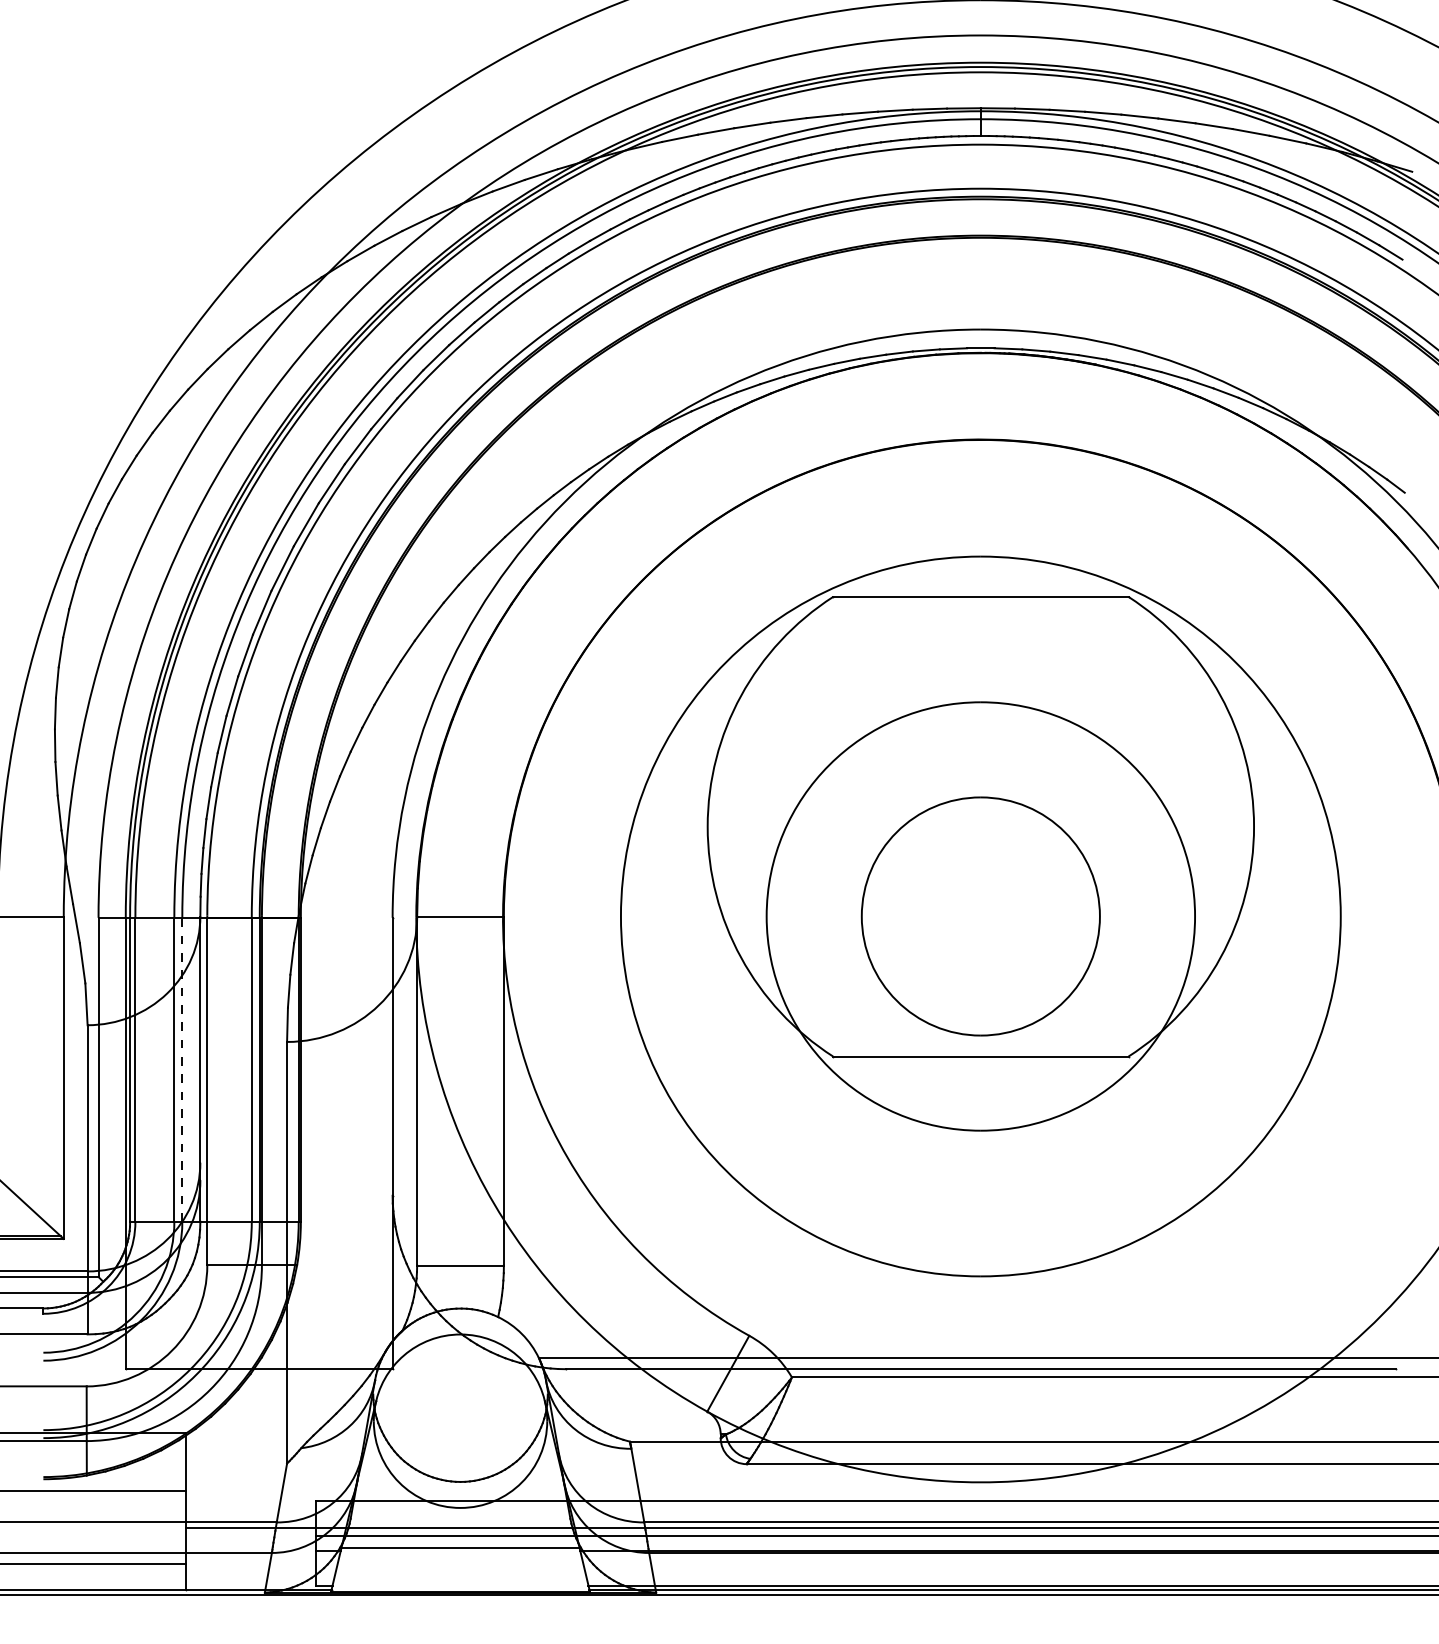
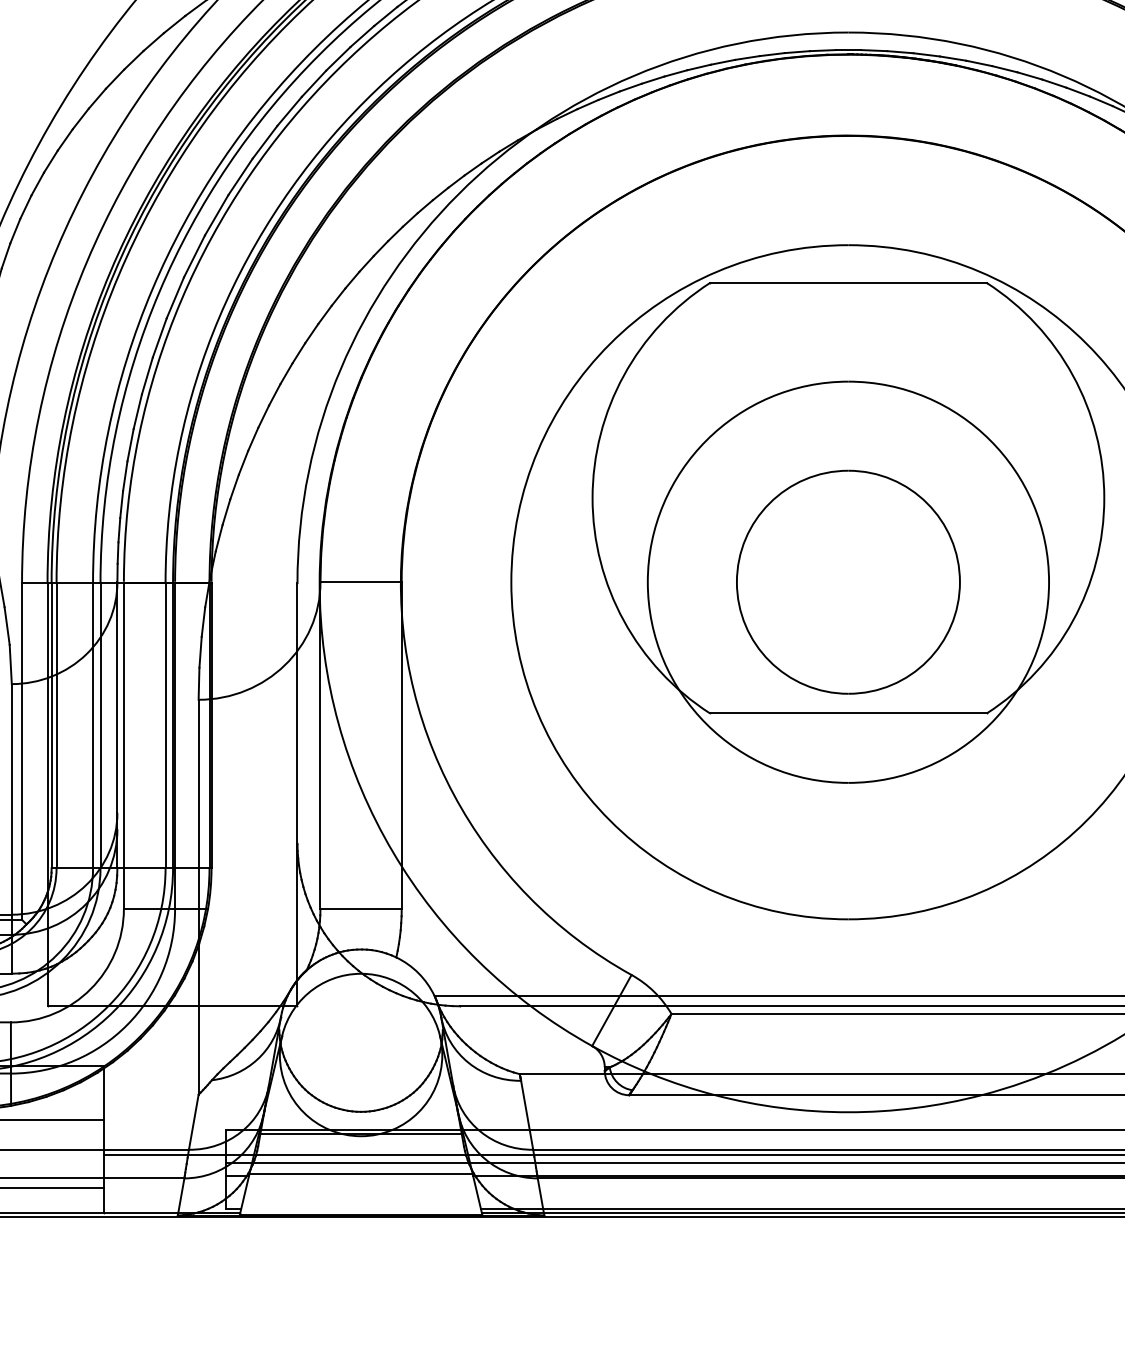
line: (182, 1069) -> (100, 725), dashed -> solid
line: (460, 1505) -> (361, 1133), added

